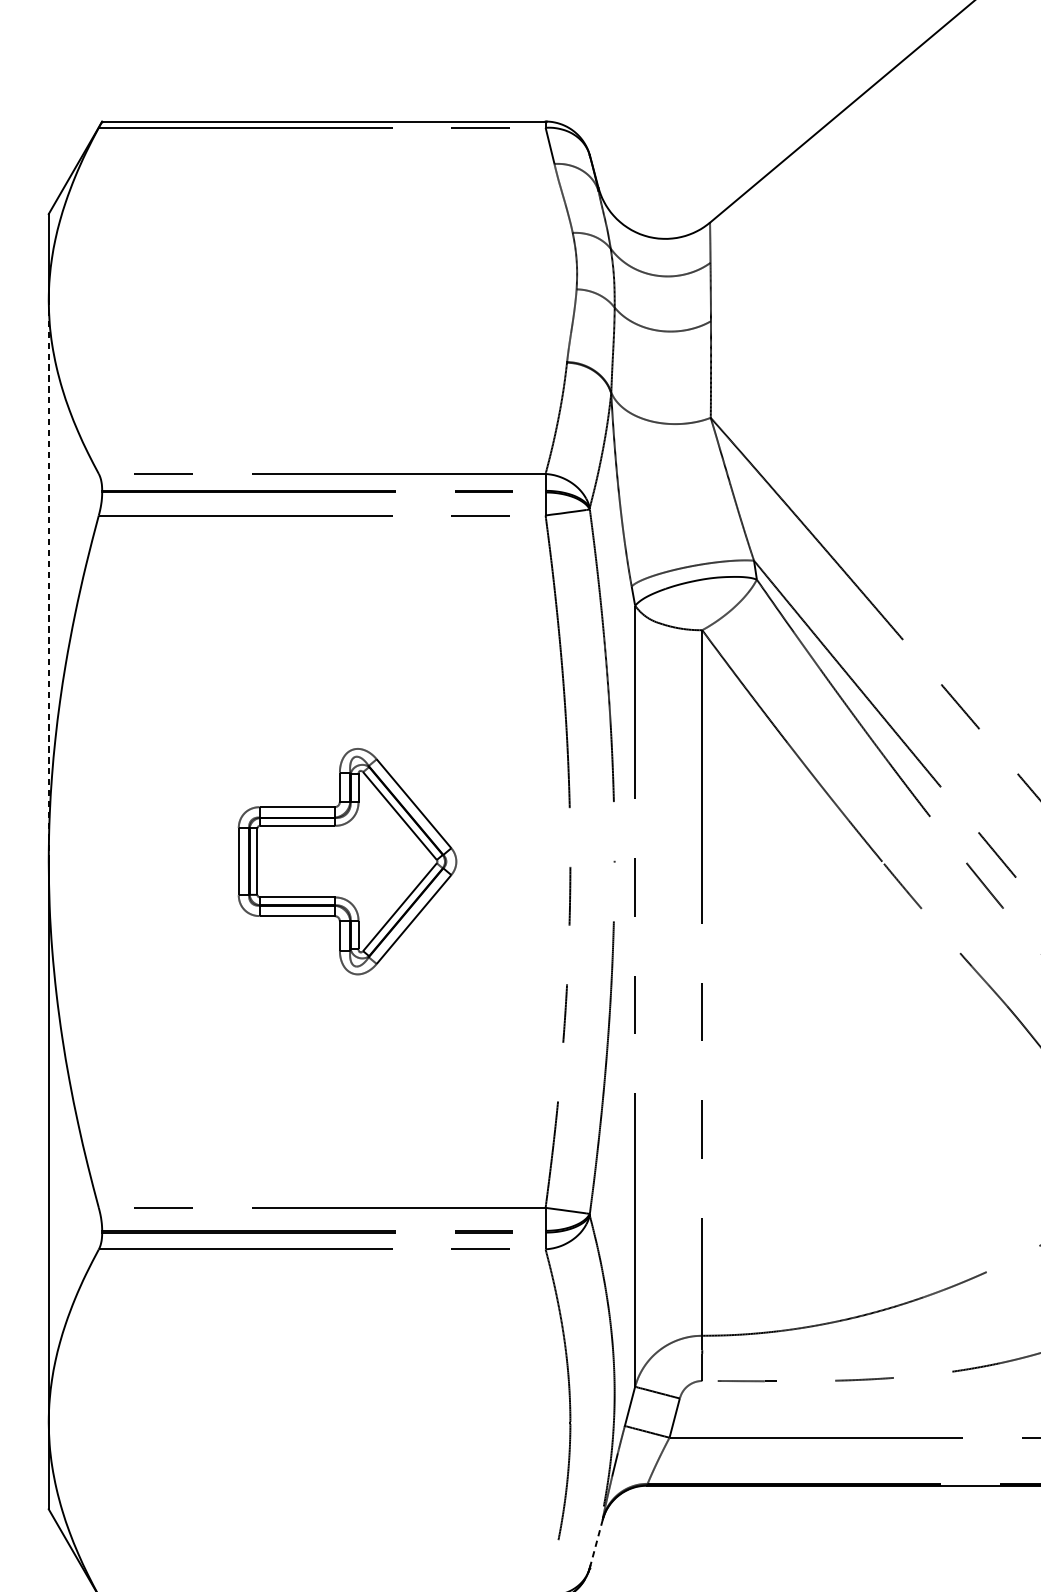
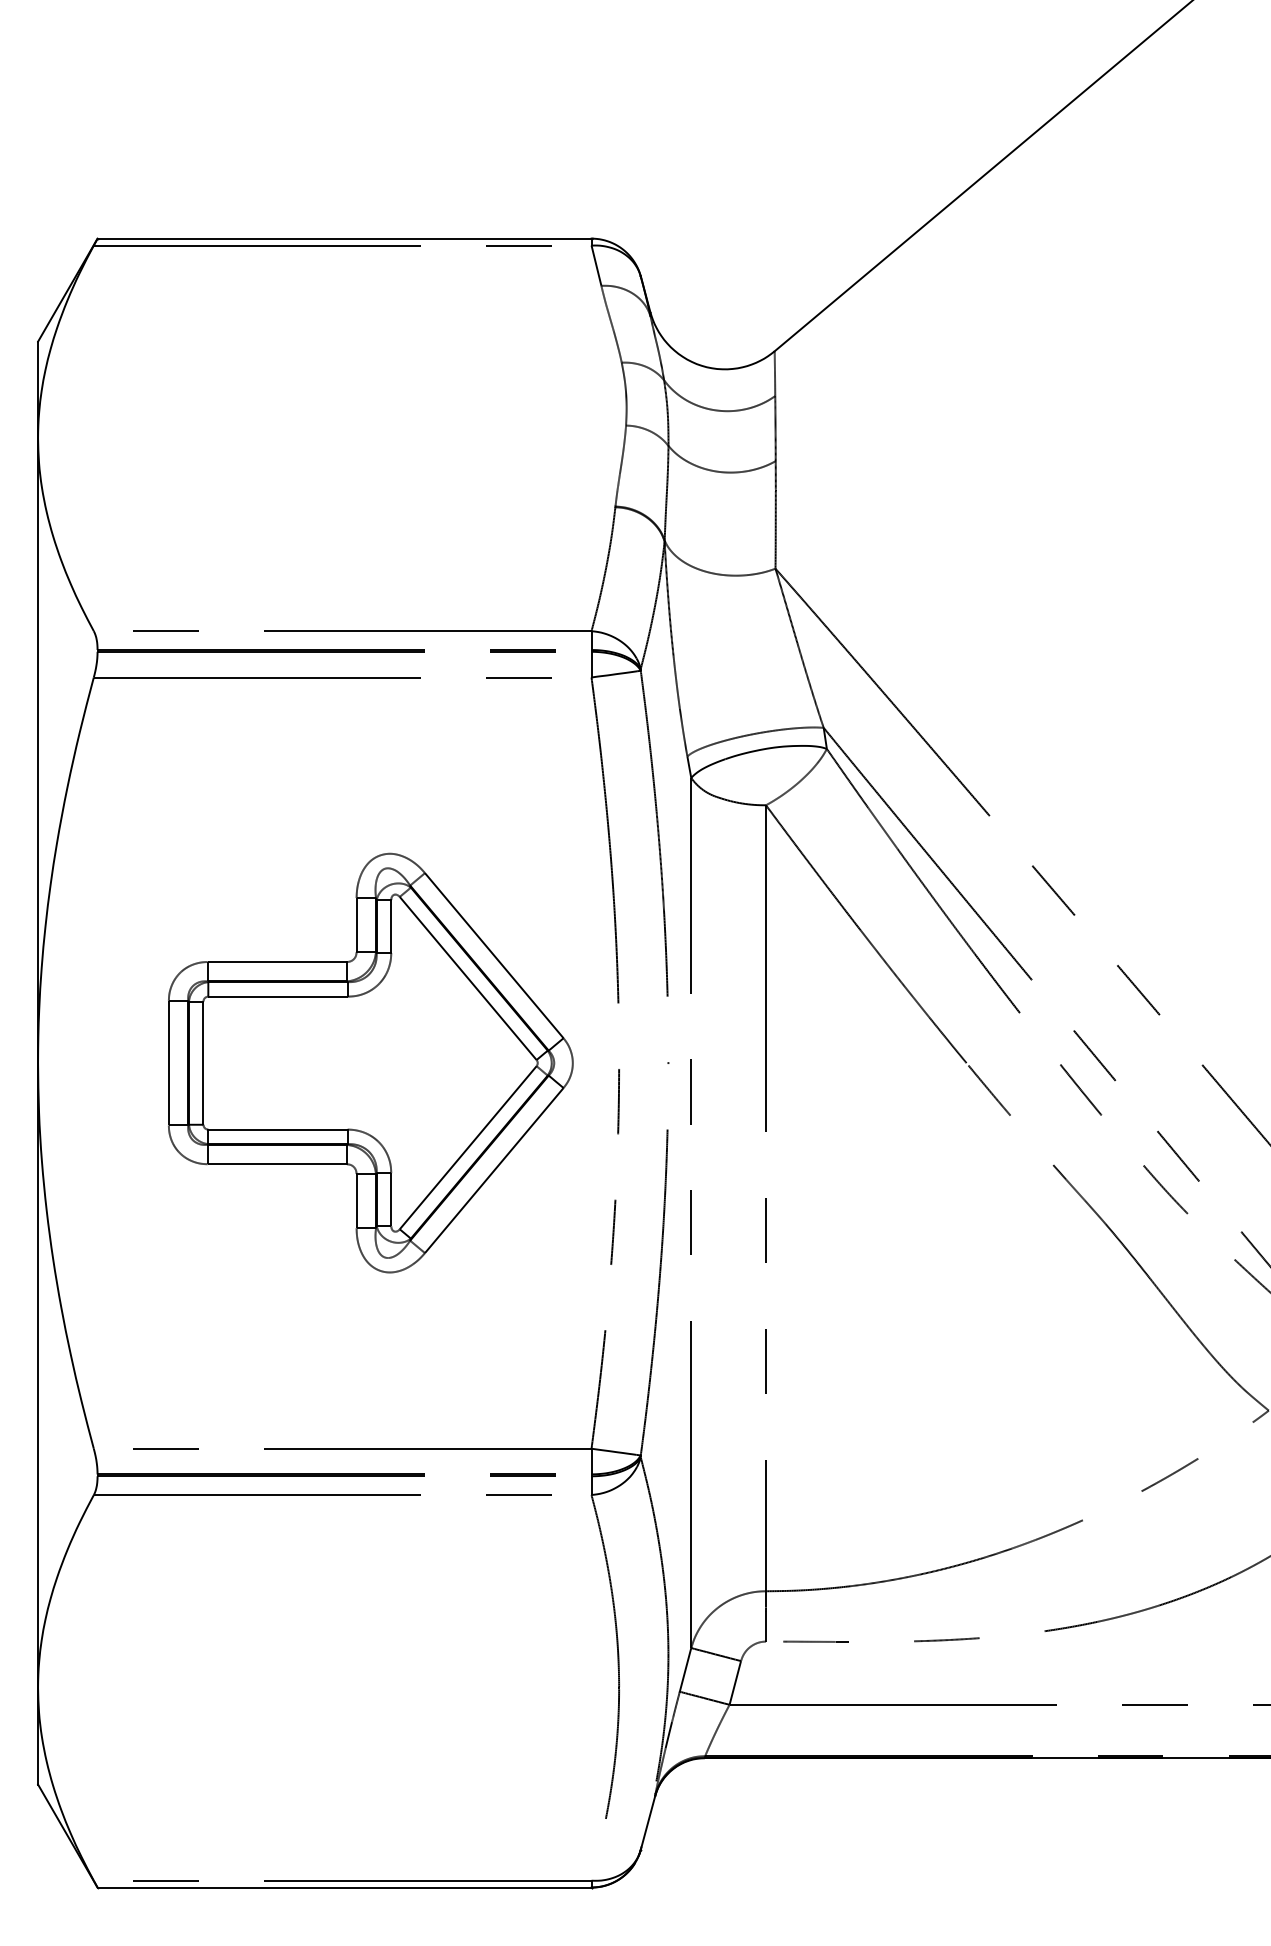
line: (49, 581) -> (38, 750), dashed -> solid
part: (347, 861) -> (370, 1062), size x1.67
line: (595, 1544) -> (647, 1823), dashed -> solid

